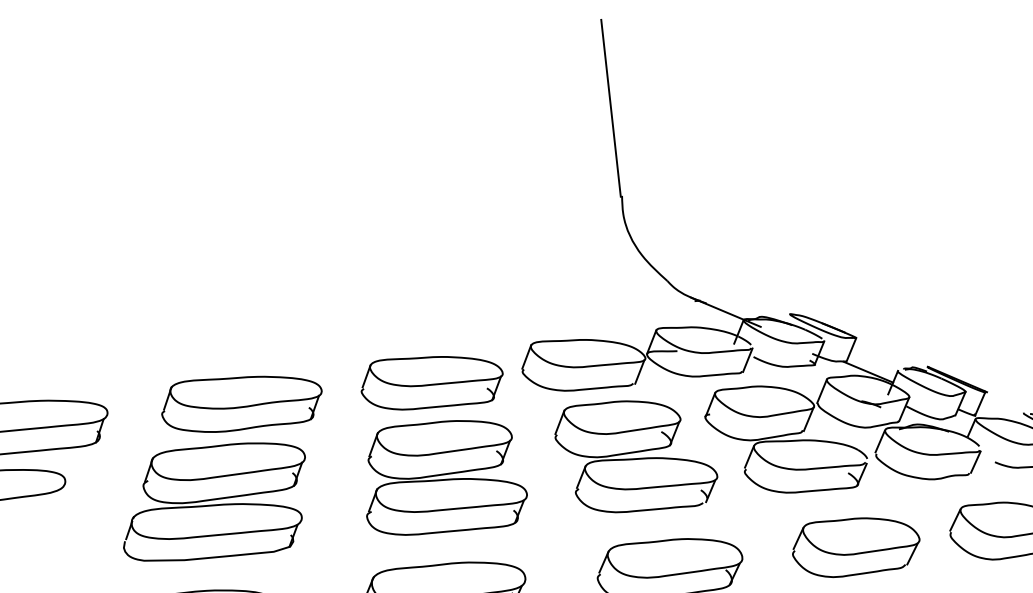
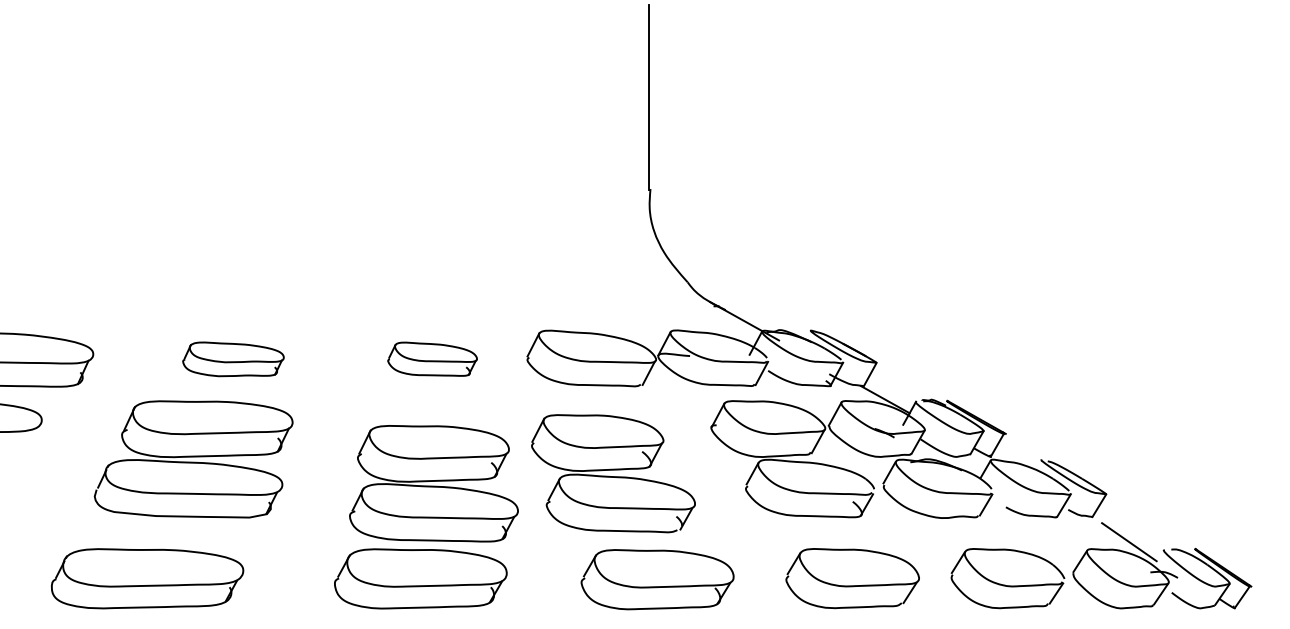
part: (431, 380) -> (432, 358), size x0.6
part: (241, 402) -> (233, 359), size x0.6
part: (636, 455) -> (613, 473), moved
part: (443, 476) -> (433, 483), moved

